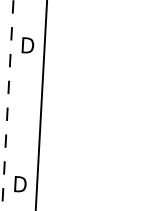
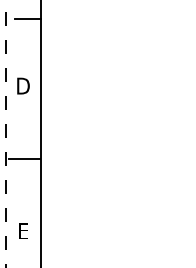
line: (25, 114) -> (24, 158), added
text: (20, 183) -> (23, 230), D -> E

